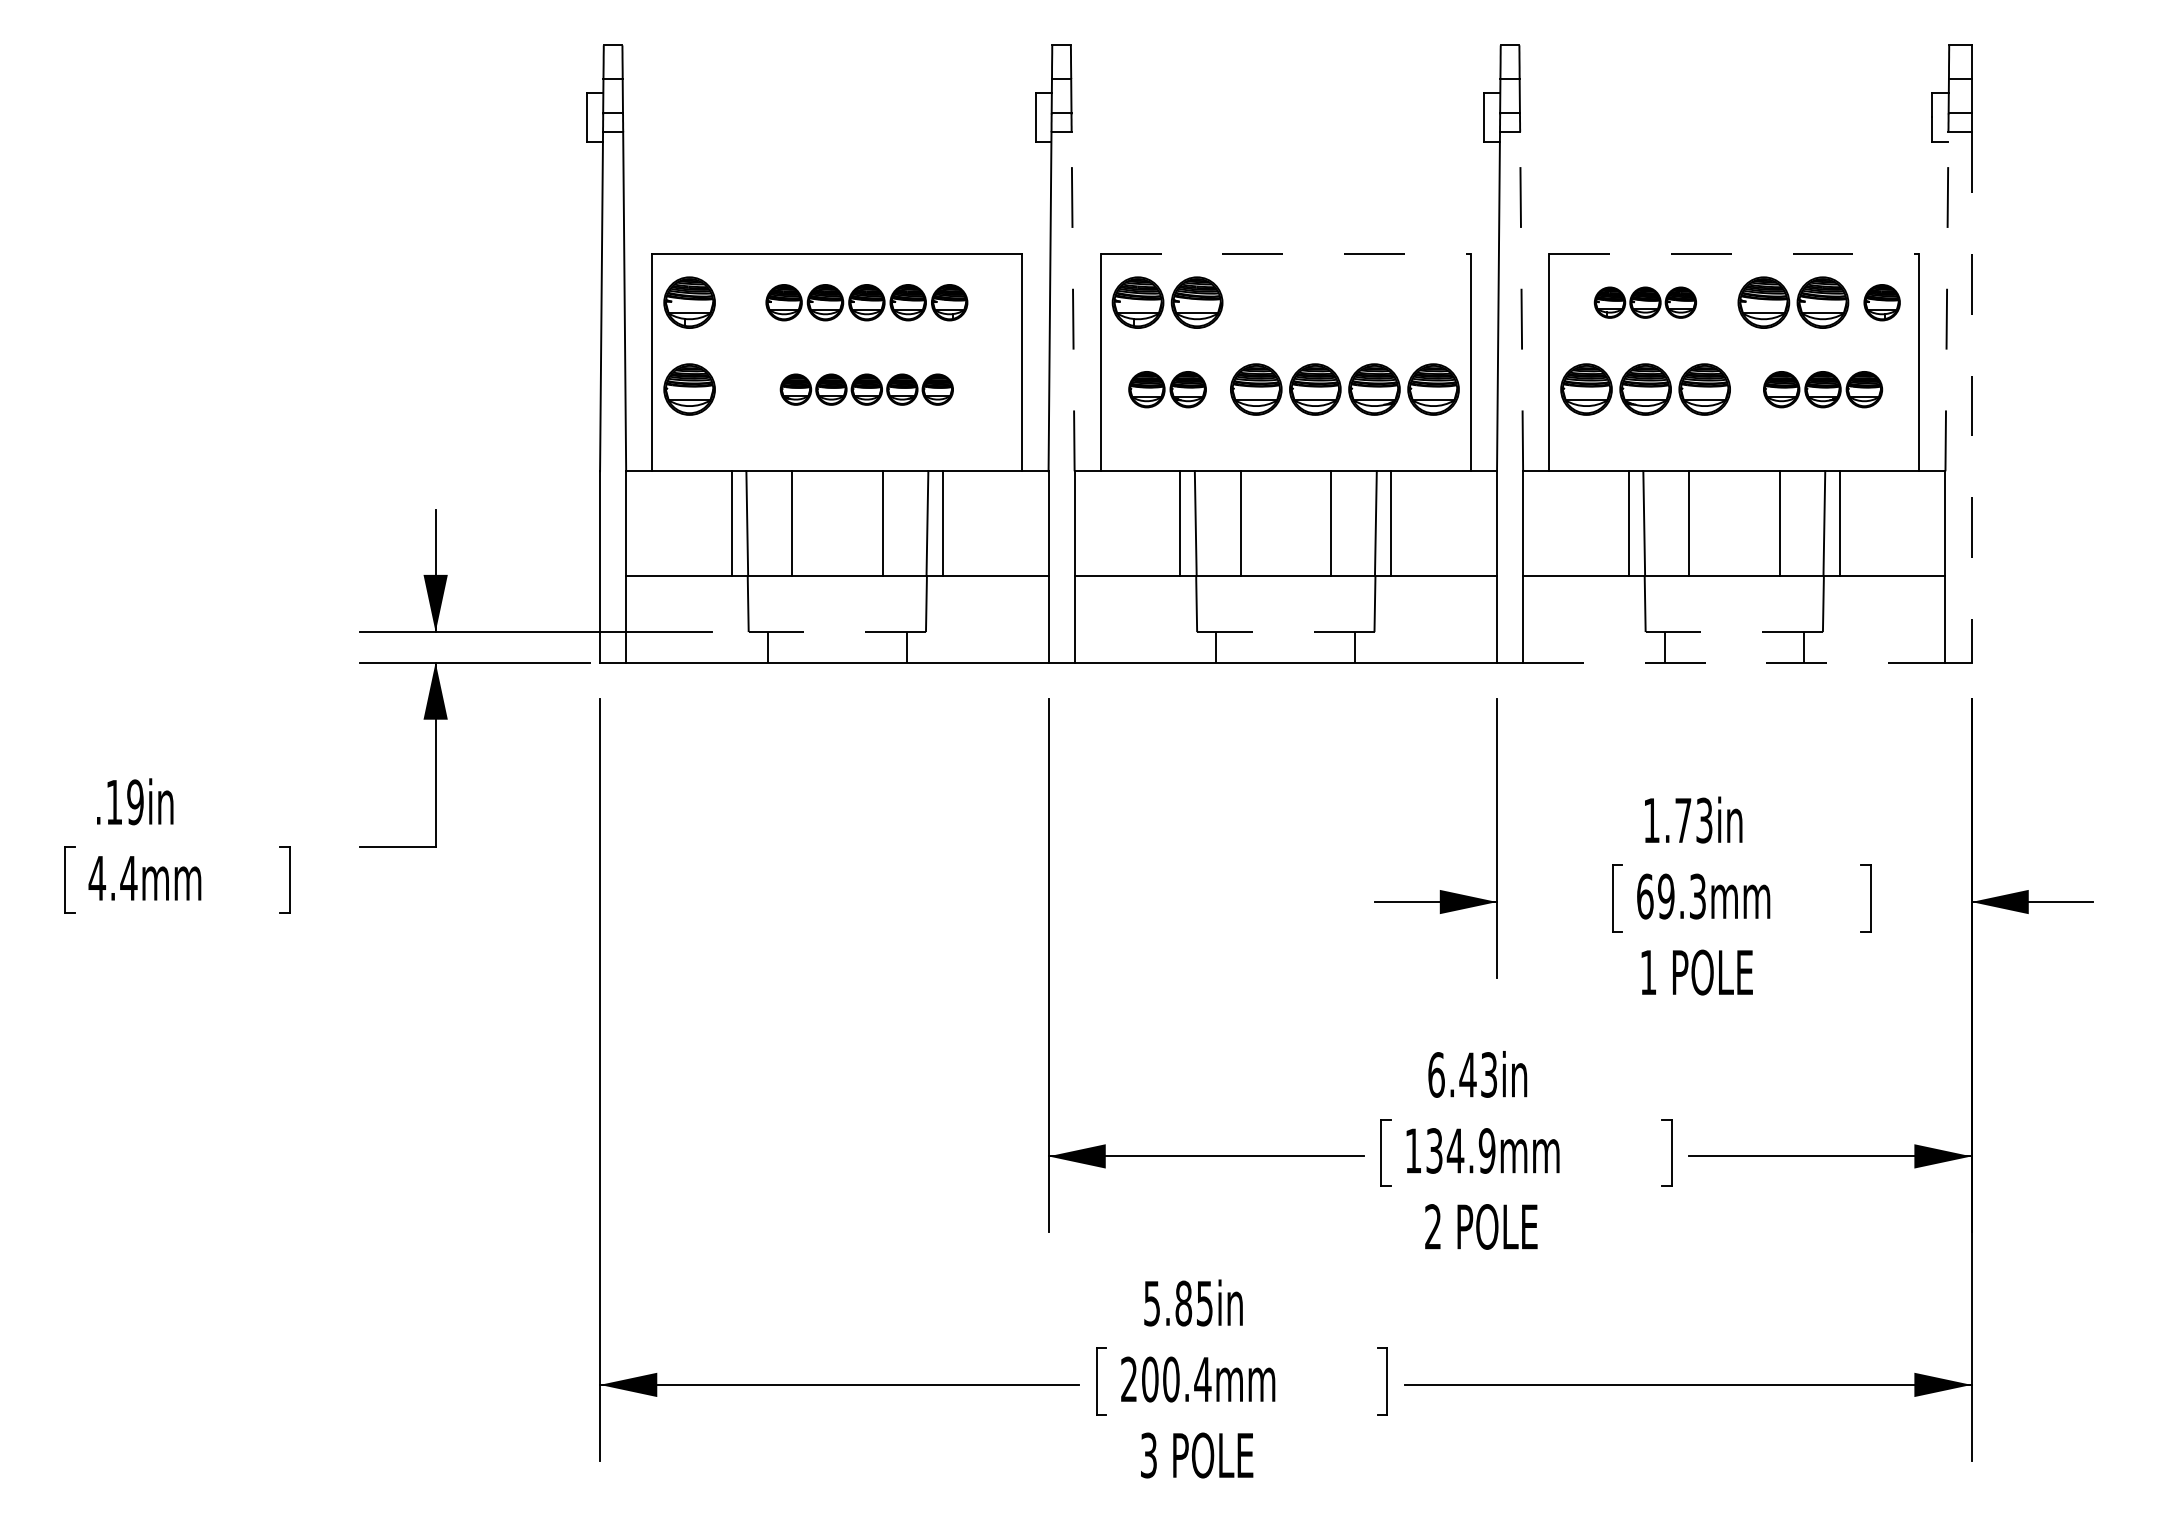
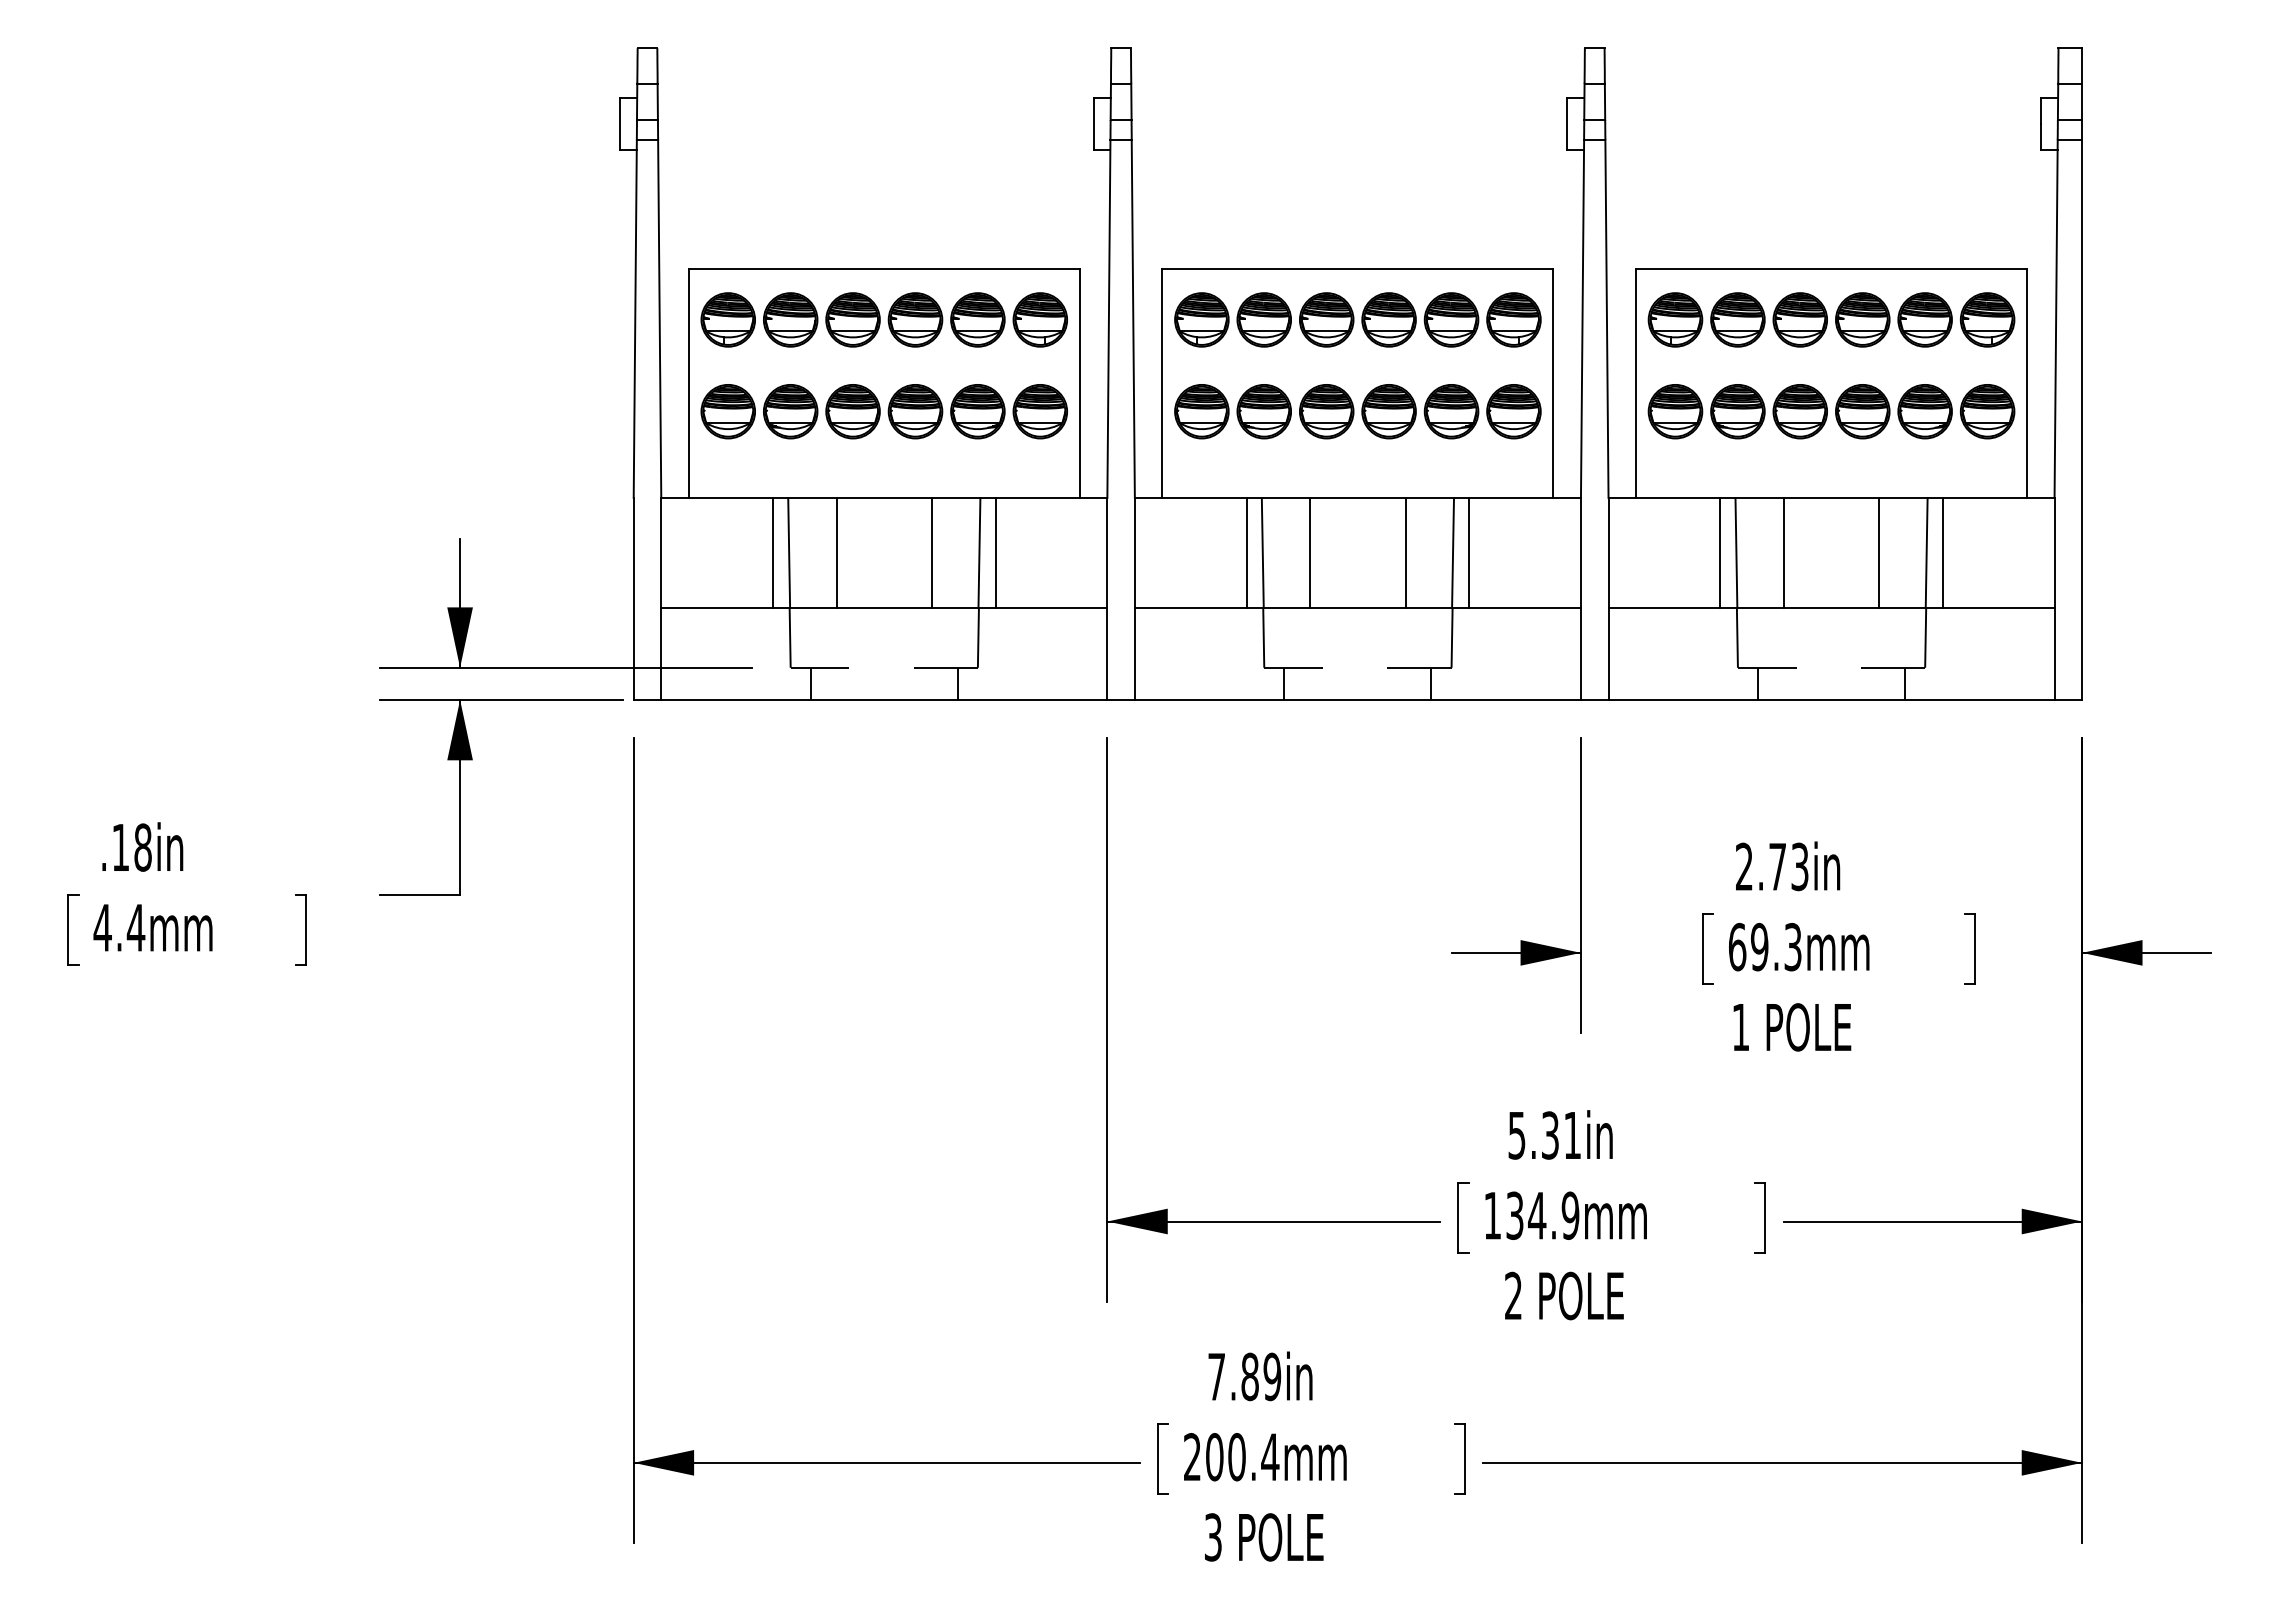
line: (1286, 253) -> (1358, 268), dashed -> solid
line: (1734, 253) -> (1831, 268), dashed -> solid
line: (1073, 301) -> (1133, 318), dashed -> solid
line: (1521, 301) -> (1606, 318), dashed -> solid
line: (1947, 301) -> (2056, 318), dashed -> solid
part: (866, 302) -> (915, 319), size x1.43
part: (1345, 302) -> (1420, 319), added
part: (1645, 302) -> (1737, 319), size x1.67
part: (1881, 302) -> (1987, 319), size x1.43
part: (866, 389) -> (915, 411), size x1.67
part: (1167, 389) -> (1232, 411), size x1.43
part: (1823, 389) -> (1925, 411), size x1.43
line: (1971, 397) -> (2082, 420), dashed -> solid
line: (1735, 662) -> (1832, 699), dashed -> solid
text: (134, 802) -> (142, 847), .19in -> .18in
text: (1651, 820) -> (1744, 866), 1.73in -> 2.73in
text: (1462, 1074) -> (1544, 1135), 6.43in -> 5.31in
text: (1178, 1303) -> (1244, 1376), 5.85in -> 7.89in

